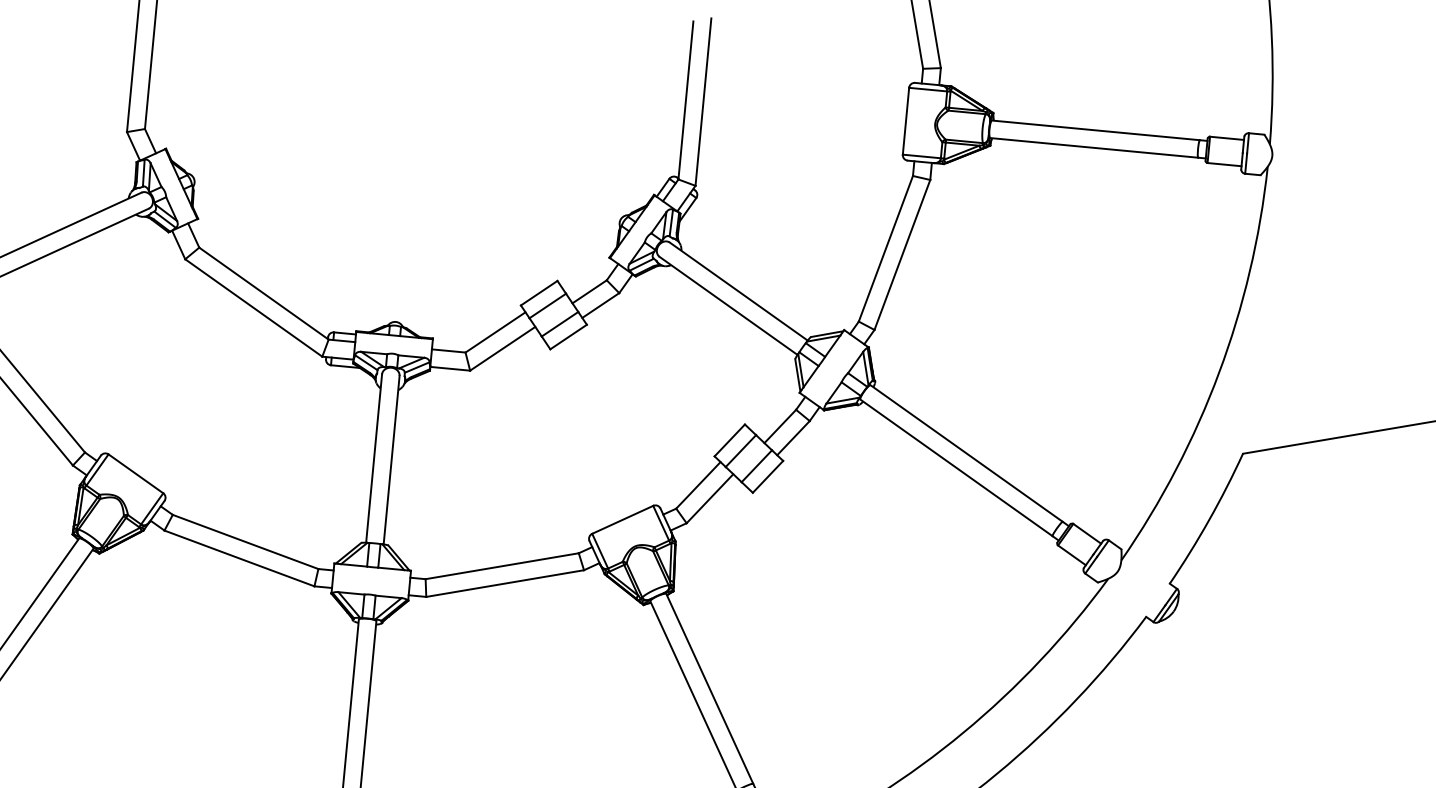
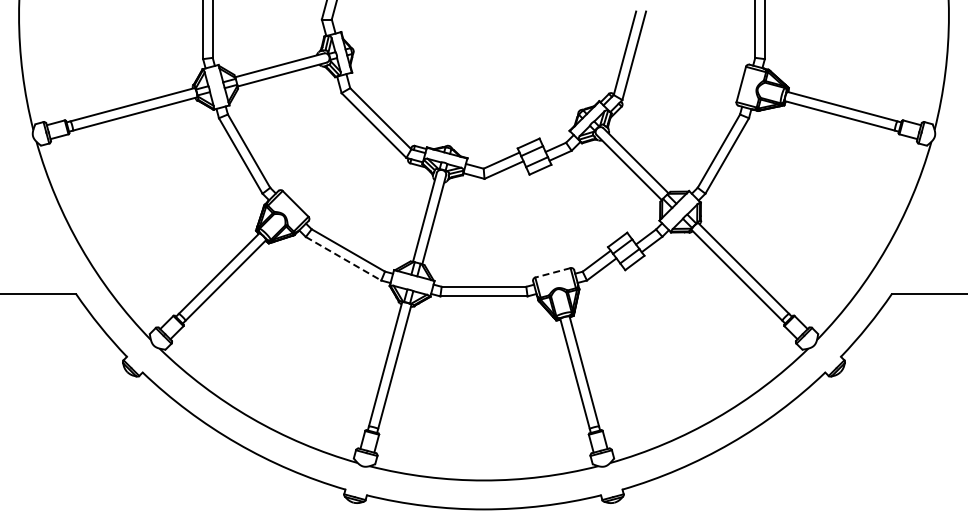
line: (621, 519) -> (552, 272), solid -> dashed
line: (239, 557) -> (343, 258), solid -> dashed

